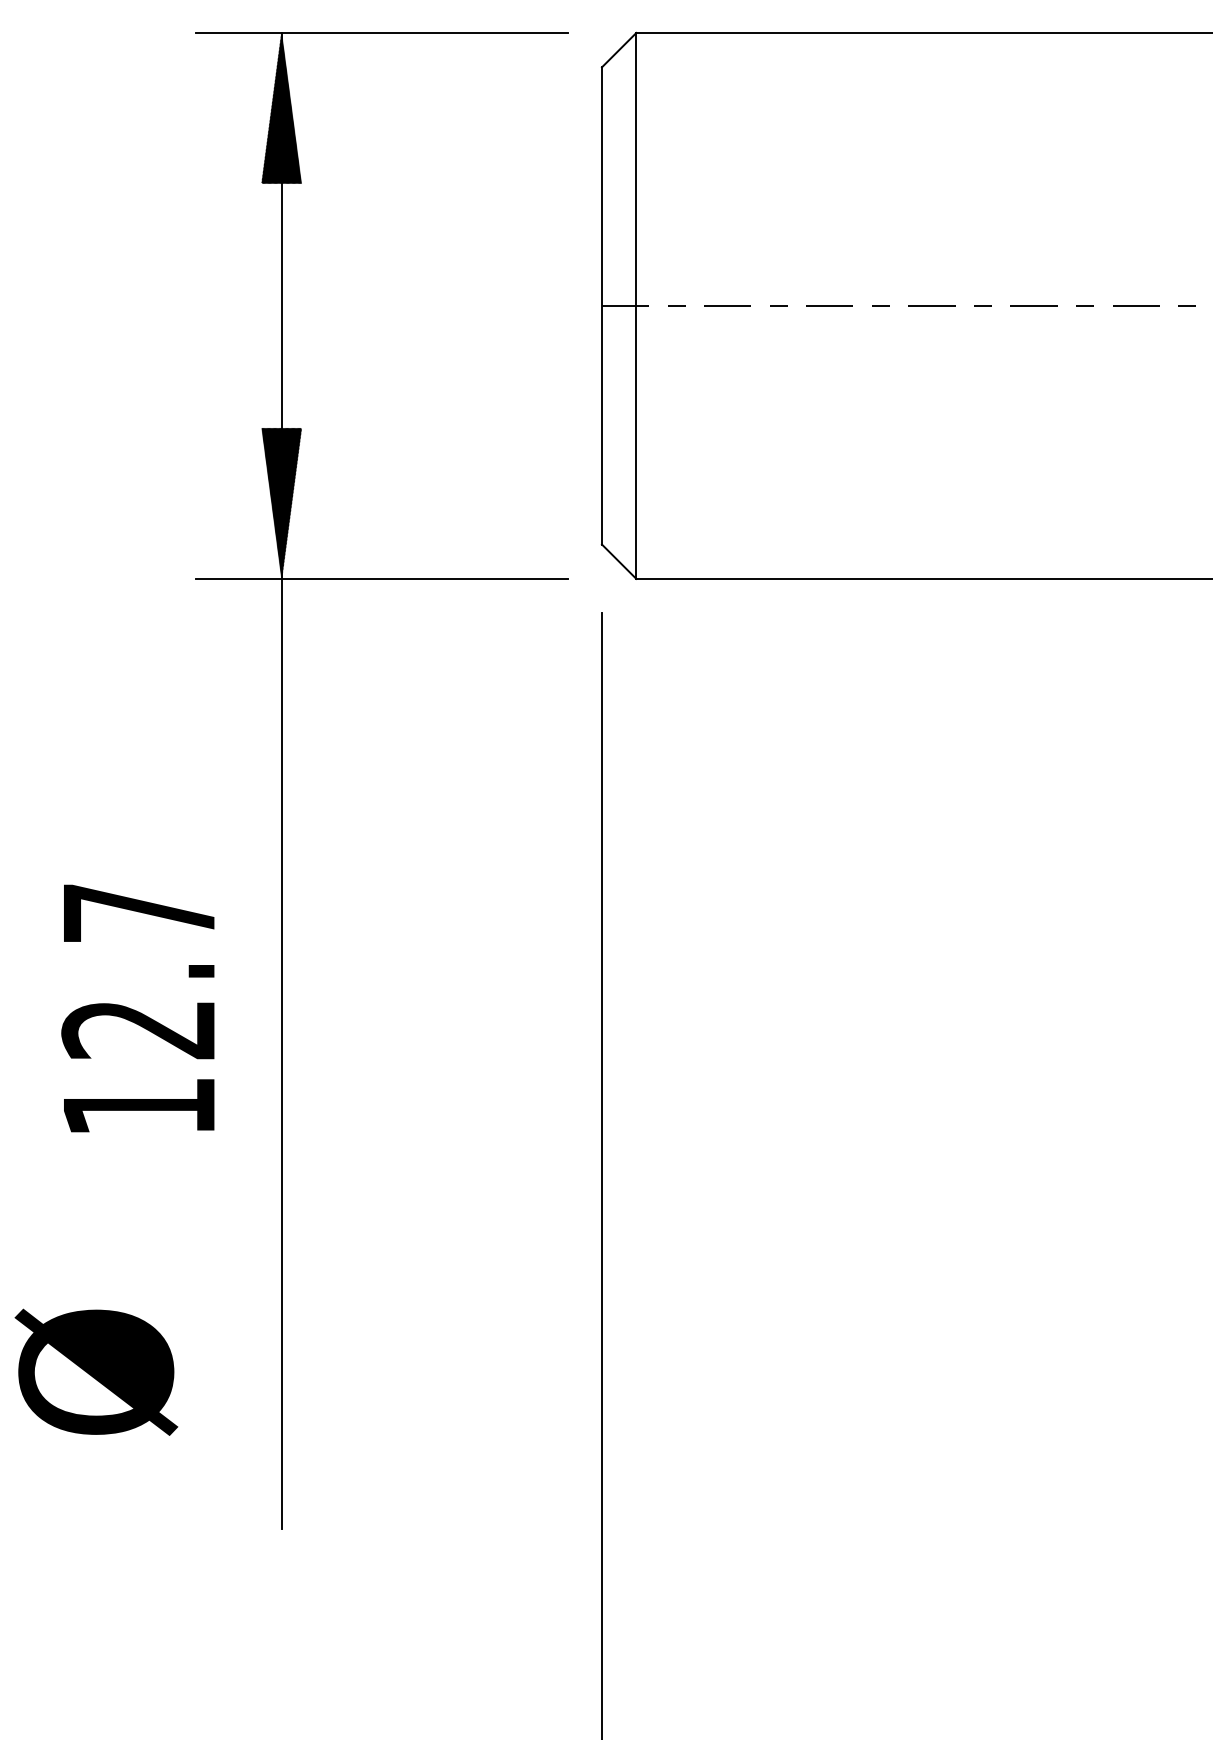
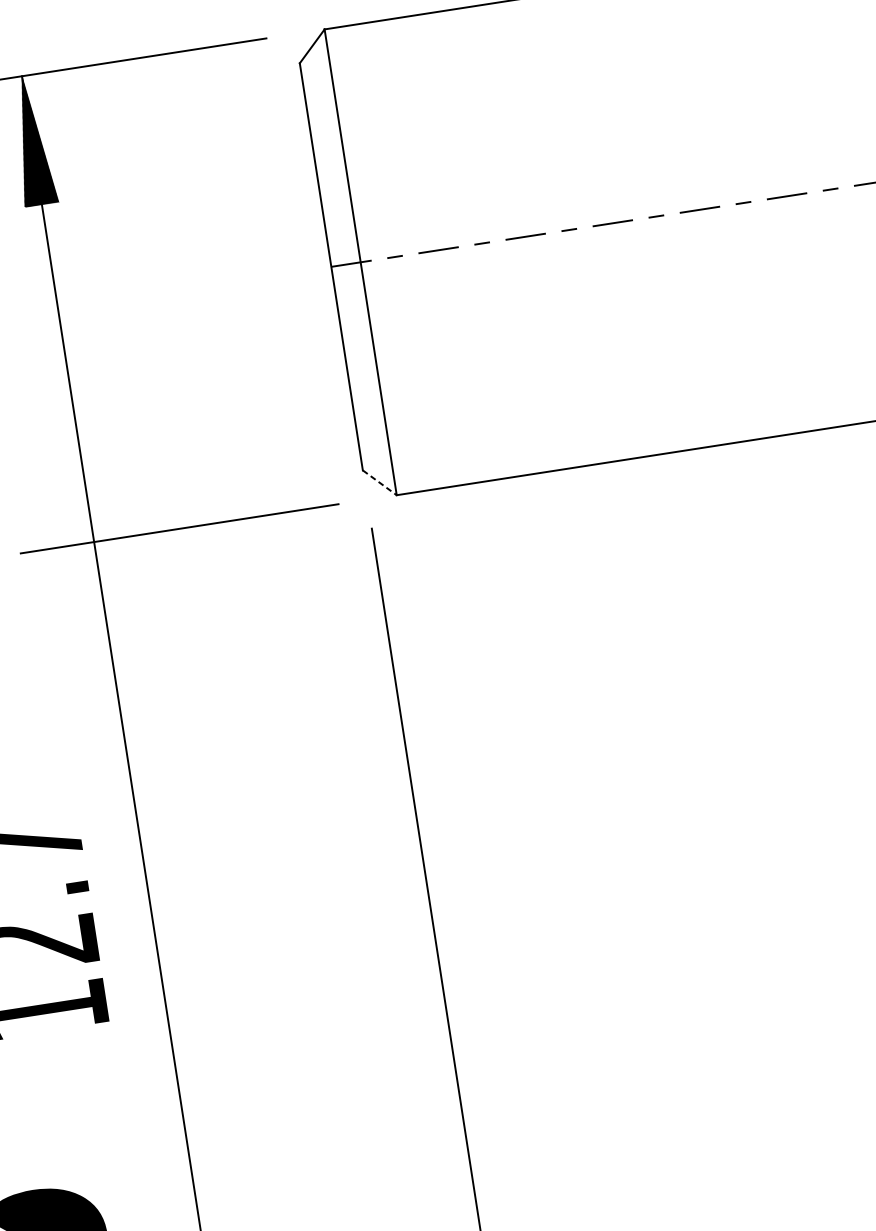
hatch: (281, 503) -> (84, 477), removed
line: (619, 562) -> (380, 483), solid -> dashed

